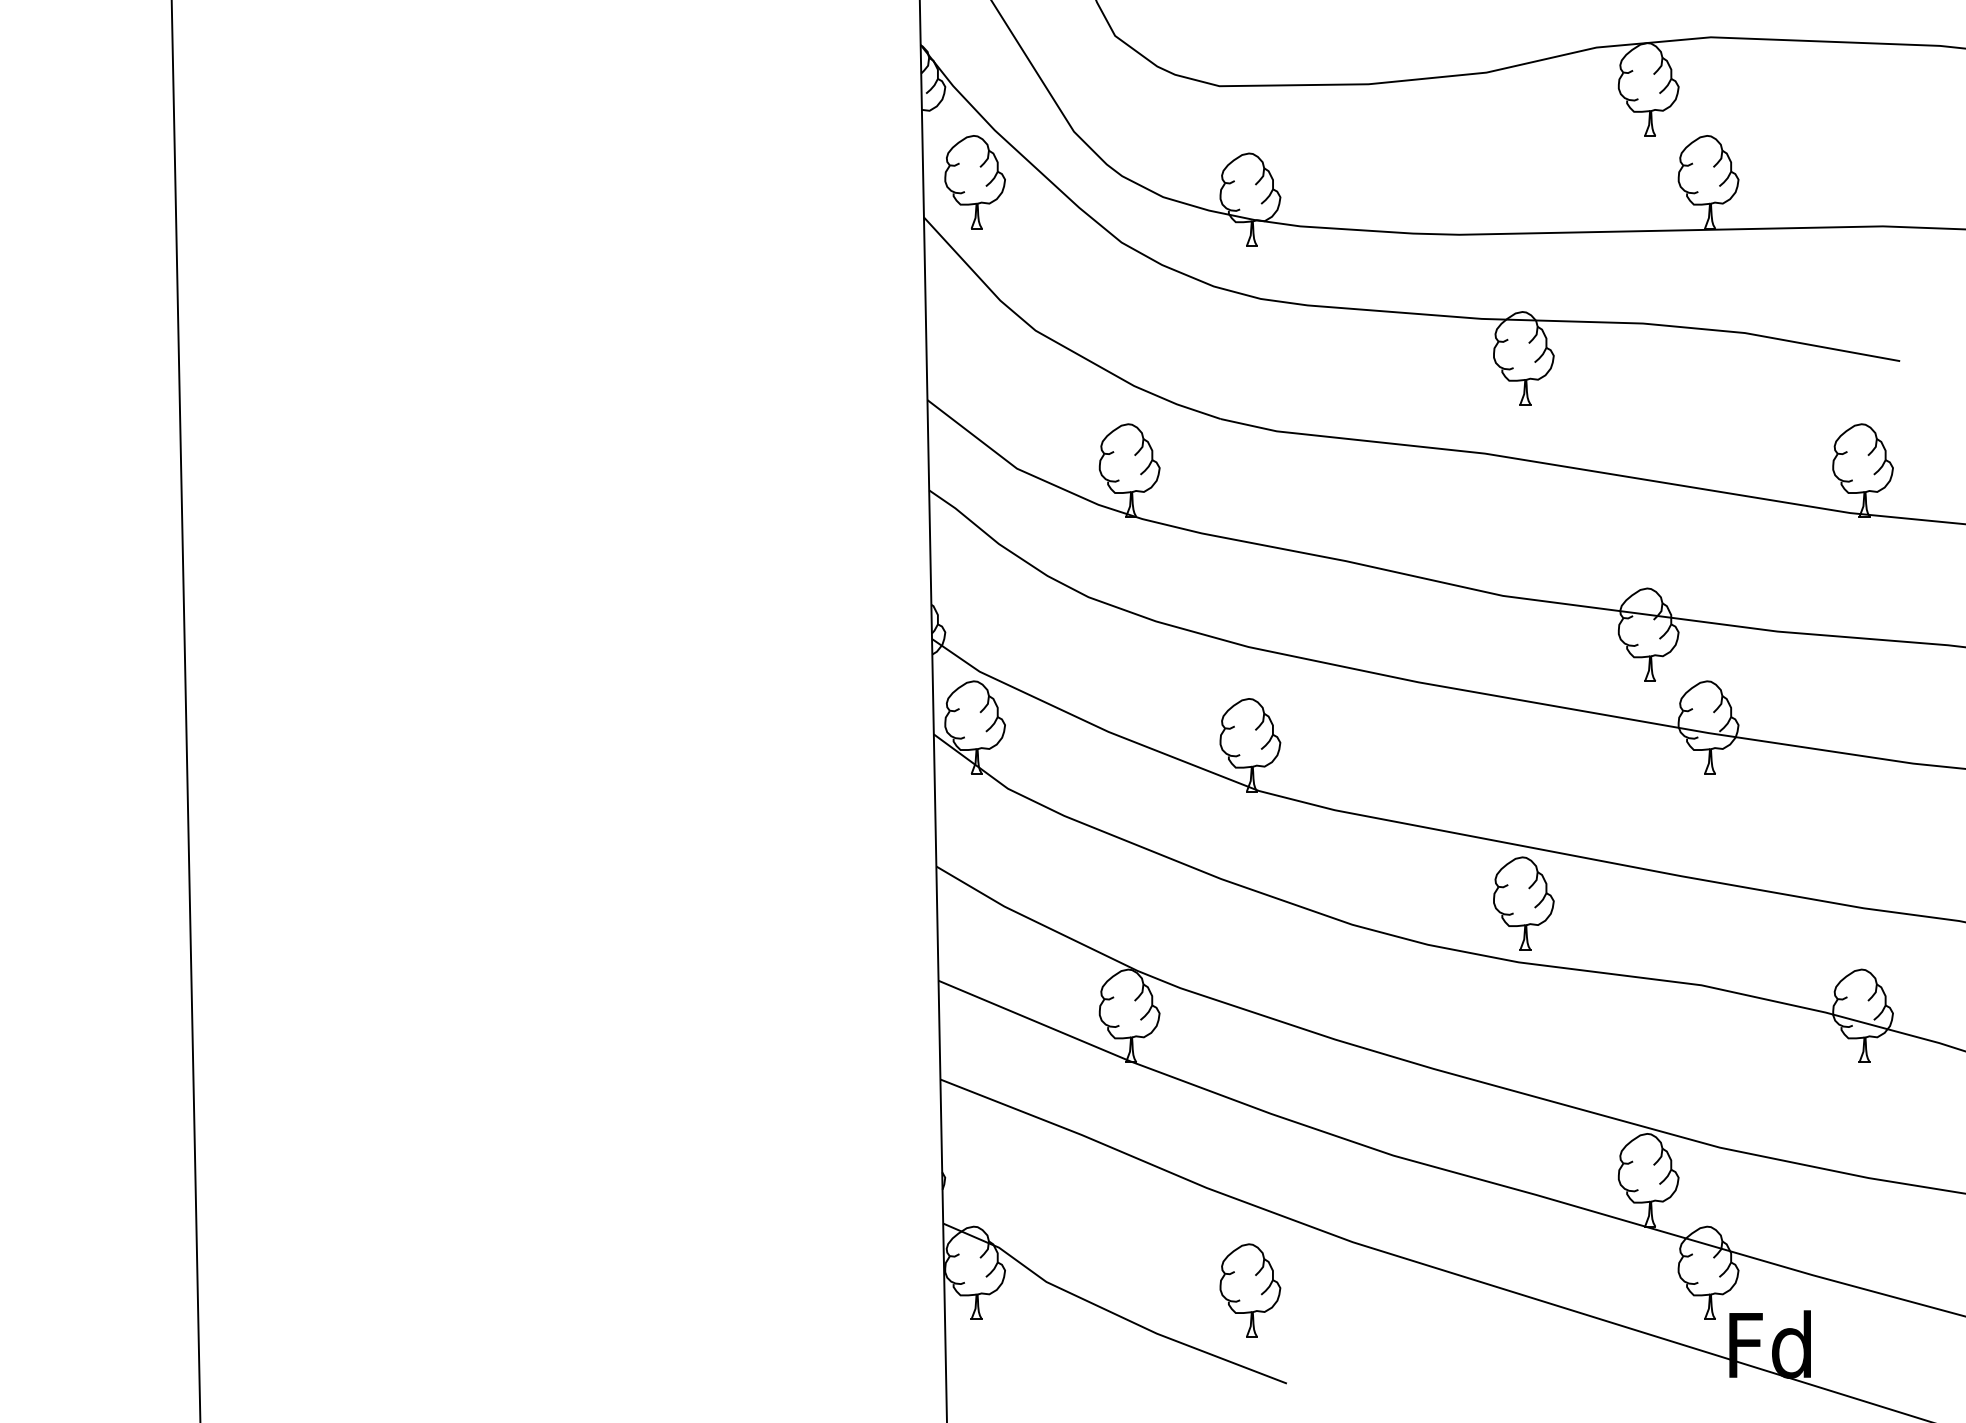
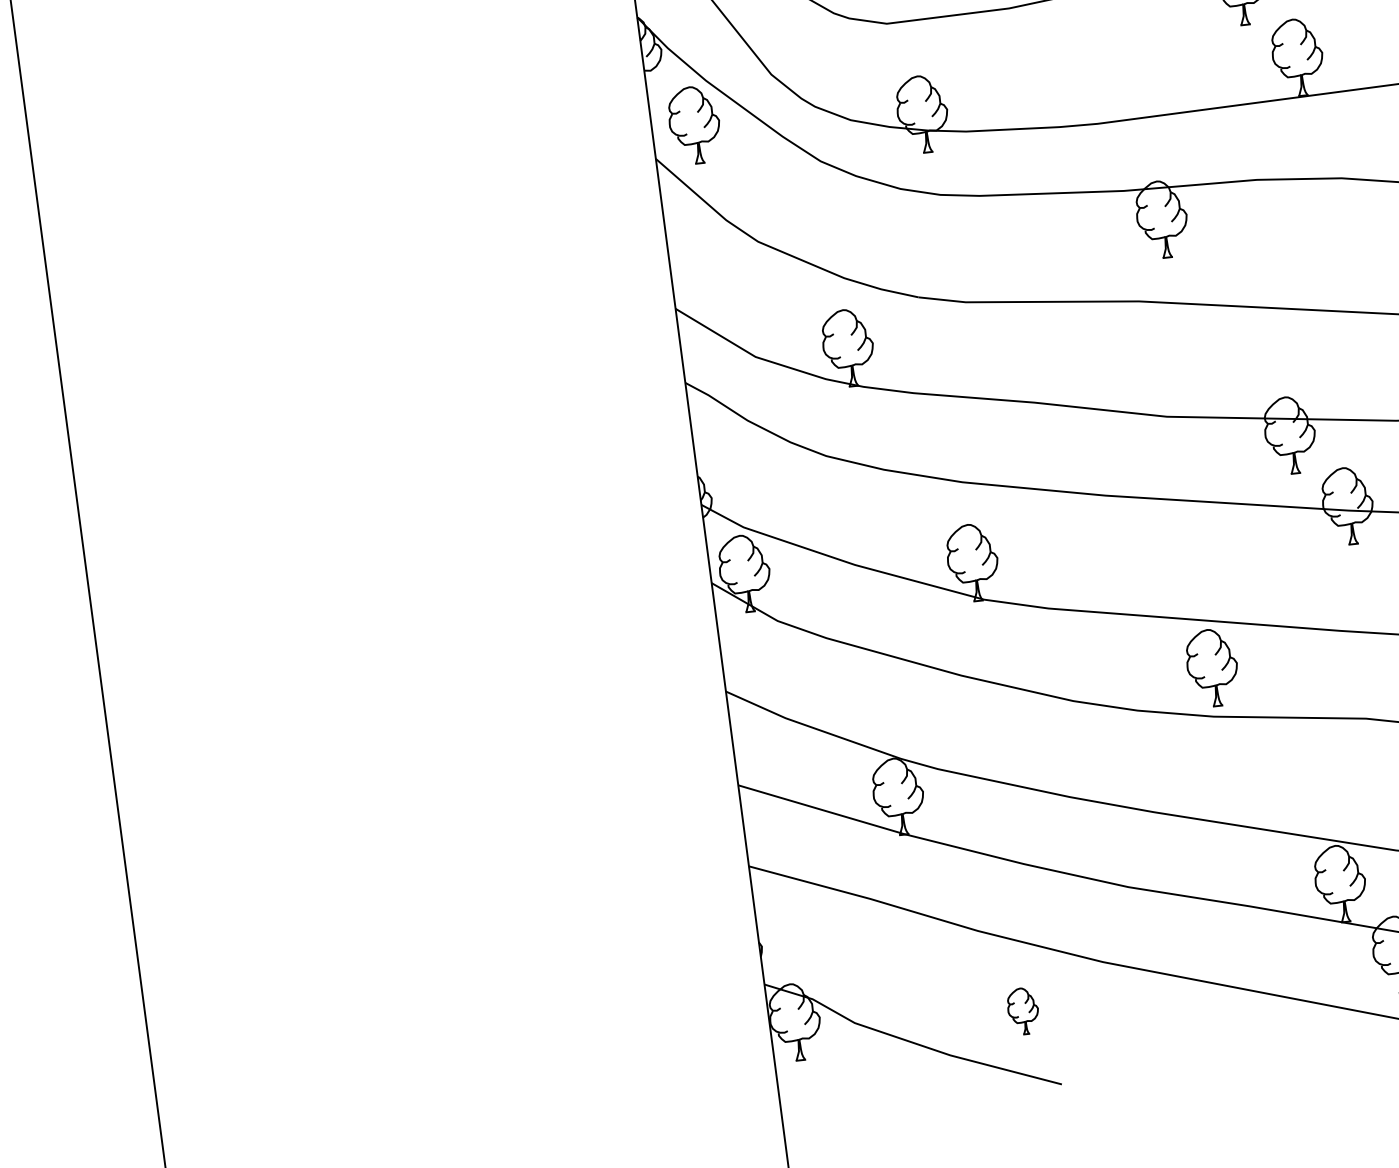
part: (1250, 1290) -> (1023, 1011), size x0.6

